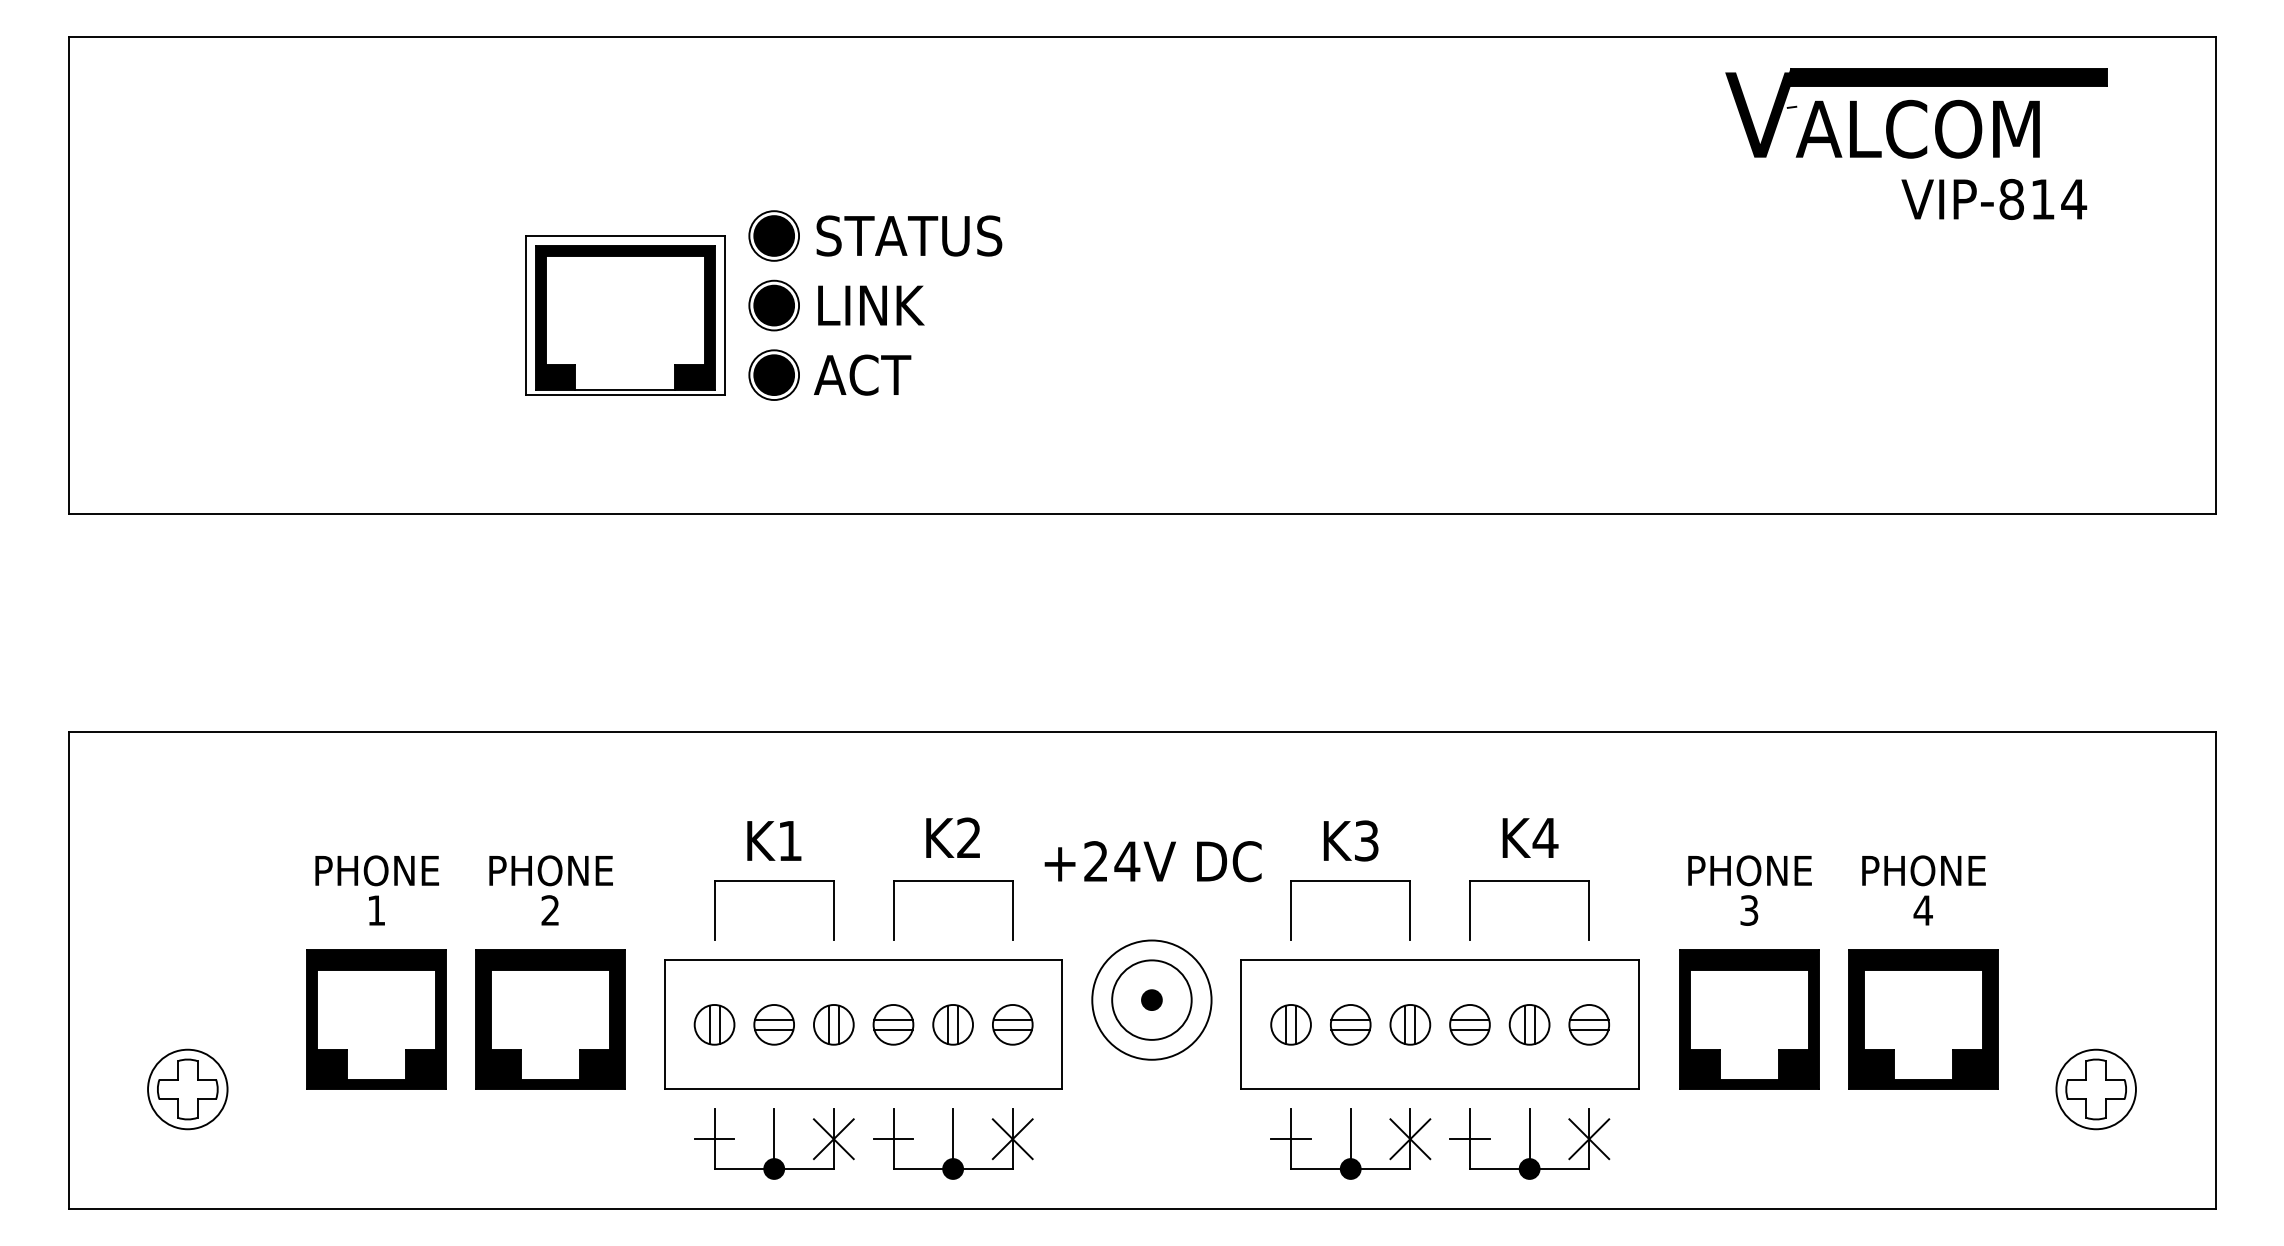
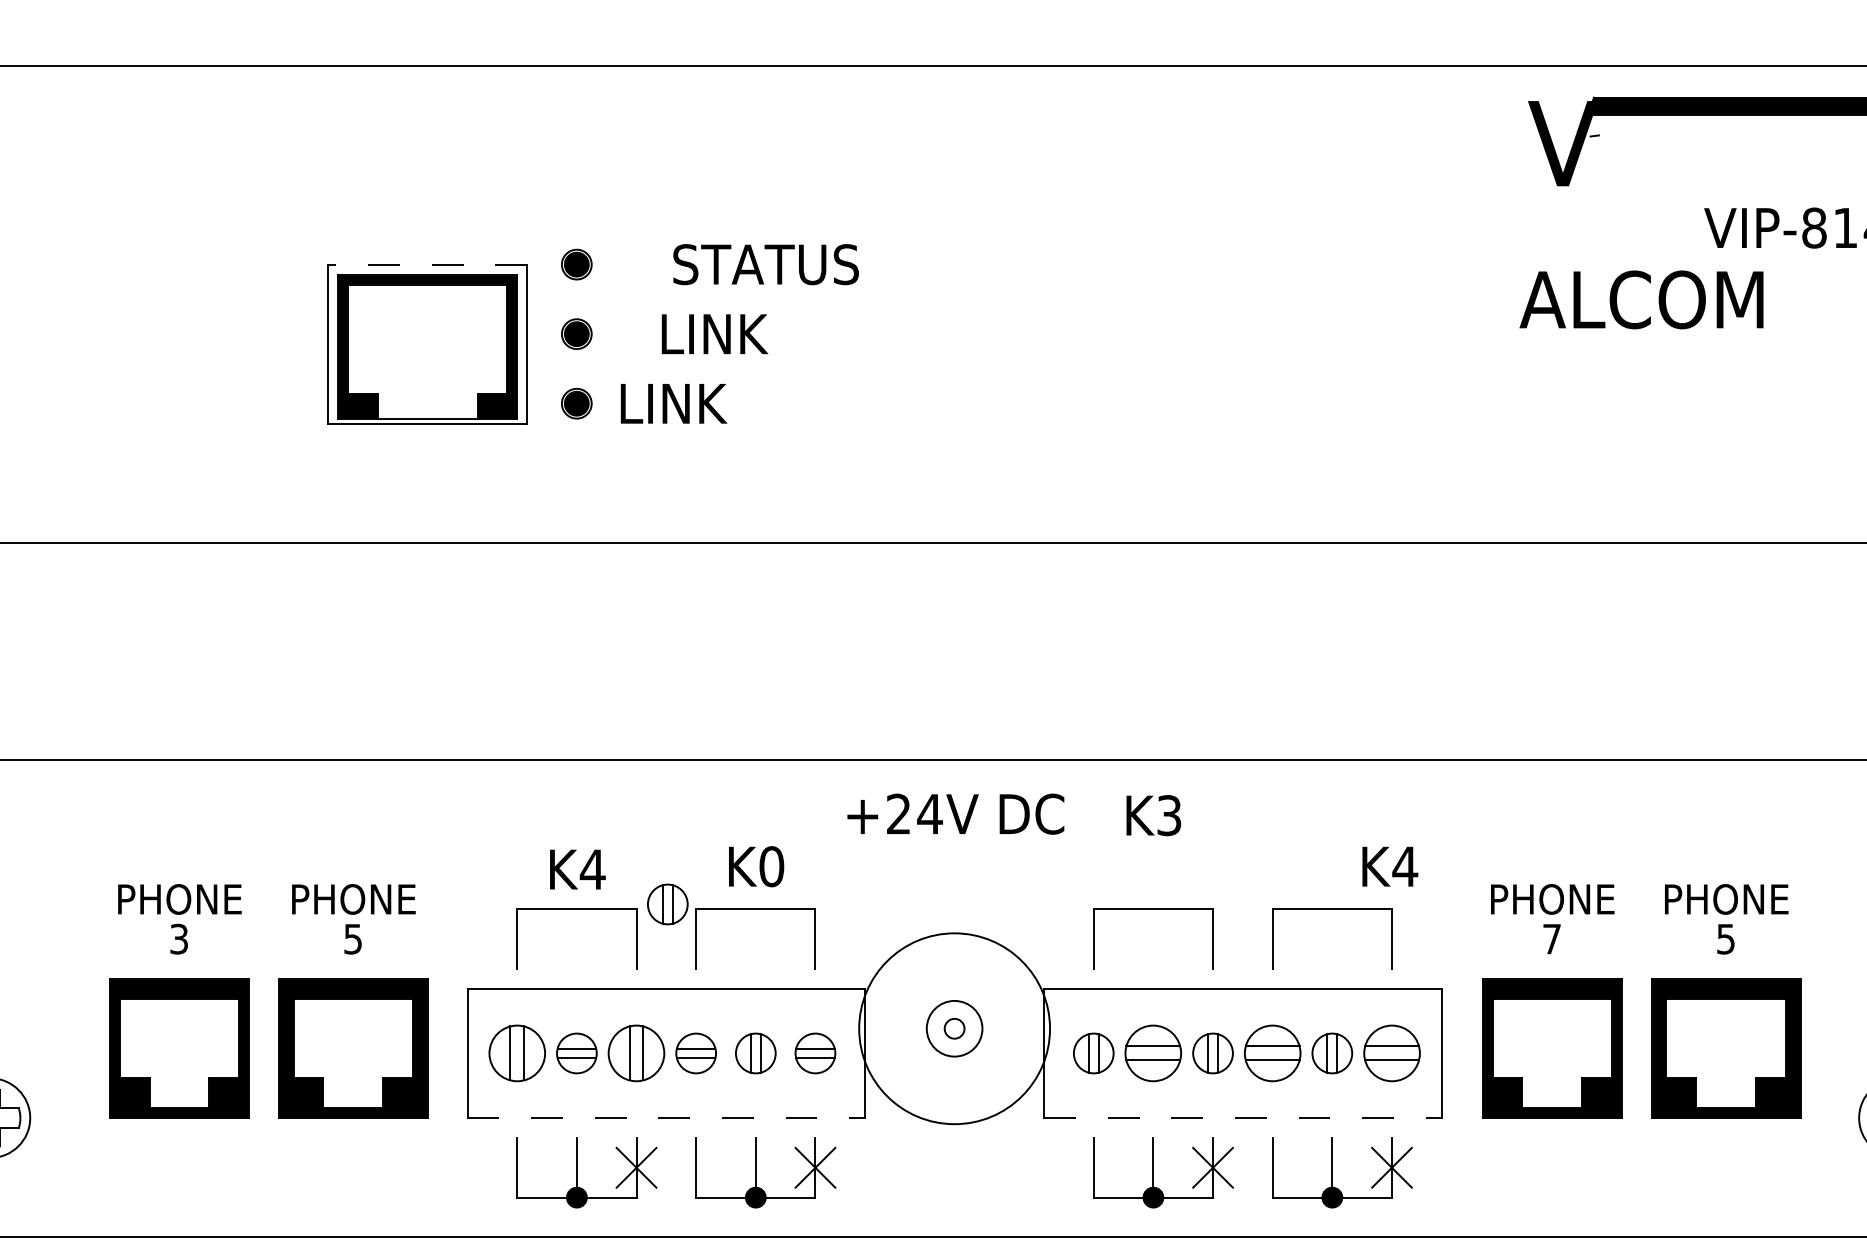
text: (1917, 128) -> (1641, 299), moved
part: (773, 235) -> (576, 264), size x0.6
text: (909, 235) -> (766, 264), moved
line: (624, 236) -> (427, 265), solid -> dashed
part: (773, 305) -> (576, 334), size x0.6
text: (871, 305) -> (715, 334), moved
part: (773, 374) -> (576, 403), size x0.6
text: (868, 374) -> (671, 403), ACT -> LINK
text: (968, 837) -> (771, 866), K2 -> K0
text: (1530, 837) -> (1390, 866), moved
text: (790, 840) -> (593, 869), K1 -> K4
text: (1350, 840) -> (1153, 815), moved
text: (1152, 861) -> (955, 814), moved
part: (864, 875) -> (667, 904), added
text: (376, 910) -> (179, 939), 1 -> 3
text: (549, 910) -> (352, 939), 2 -> 5
text: (1749, 910) -> (1552, 939), 3 -> 7
text: (1922, 910) -> (1725, 939), 4 -> 5
circle: (1151, 999) -> (954, 1028), size x0.7
circle: (1151, 999) -> (954, 1028), size x1.6
fill: (1151, 1000) -> (954, 1029), removed
part: (714, 1024) -> (517, 1053), size x1.4
part: (833, 1024) -> (636, 1053), size x1.4
part: (1350, 1024) -> (1153, 1053), size x1.4
part: (1469, 1024) -> (1272, 1053), size x1.4
part: (1588, 1024) -> (1391, 1053), size x1.4
line: (863, 1089) -> (666, 1118), solid -> dashed
line: (1440, 1089) -> (1243, 1118), solid -> dashed
line: (714, 1139) -> (517, 1168), removed
line: (893, 1139) -> (696, 1168), removed
line: (1290, 1139) -> (1093, 1168), removed
line: (1469, 1139) -> (1272, 1168), removed

